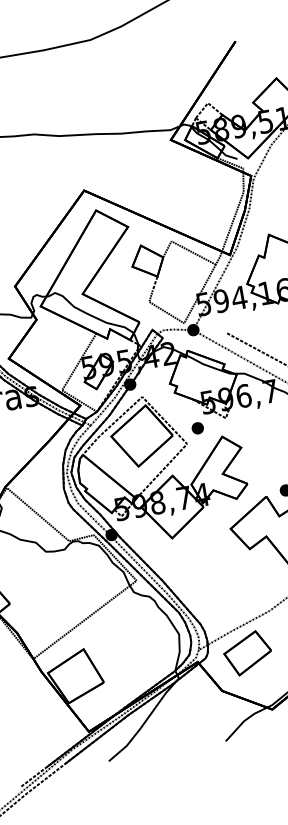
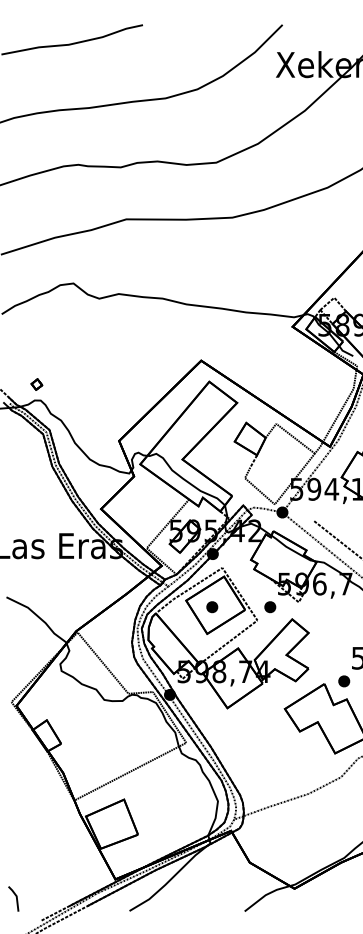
part: (139, 438) -> (212, 607), added
part: (247, 652) -> (280, 830), removed

